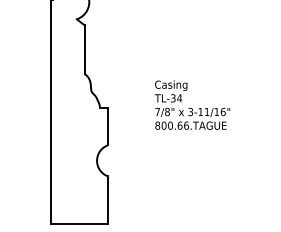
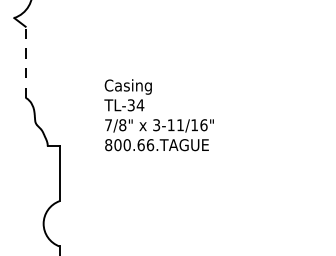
line: (84, 49) -> (25, 61), solid -> dashed
text: (192, 104) -> (159, 114), moved

